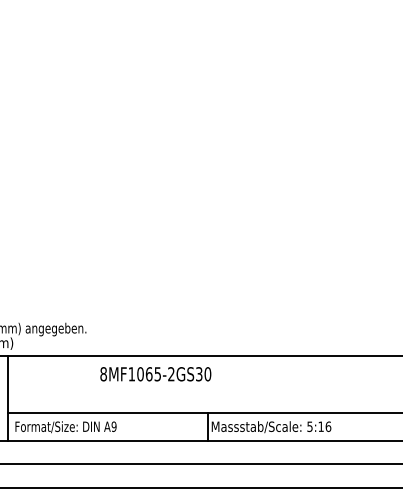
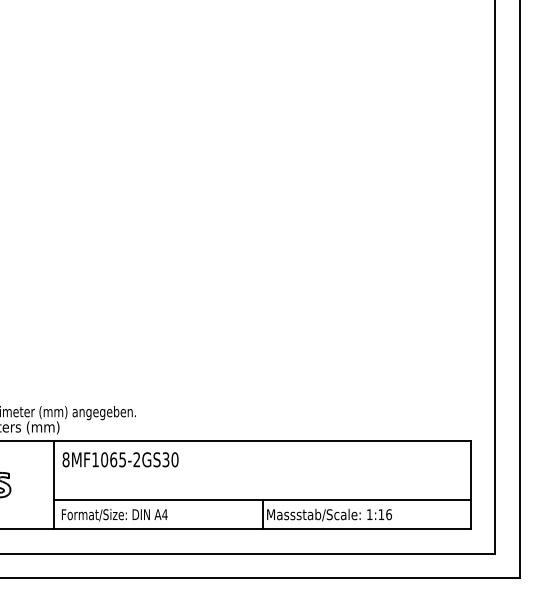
text: (155, 373) -> (120, 459), moved
text: (113, 426) -> (164, 514), A9 -> A4
text: (309, 426) -> (369, 514), 5:16 -> 1:16

